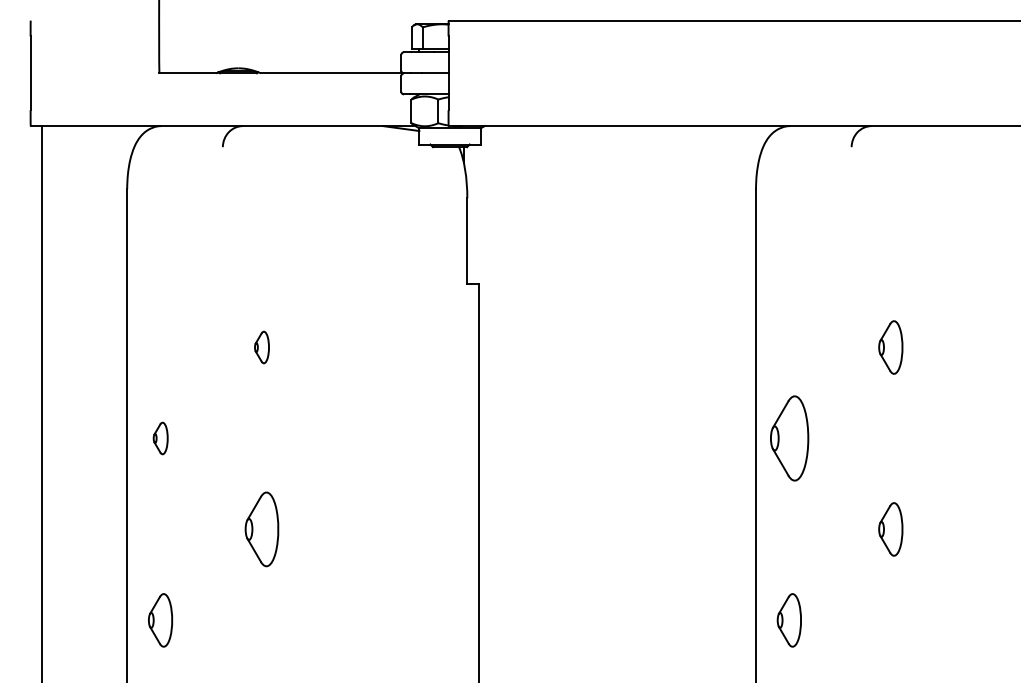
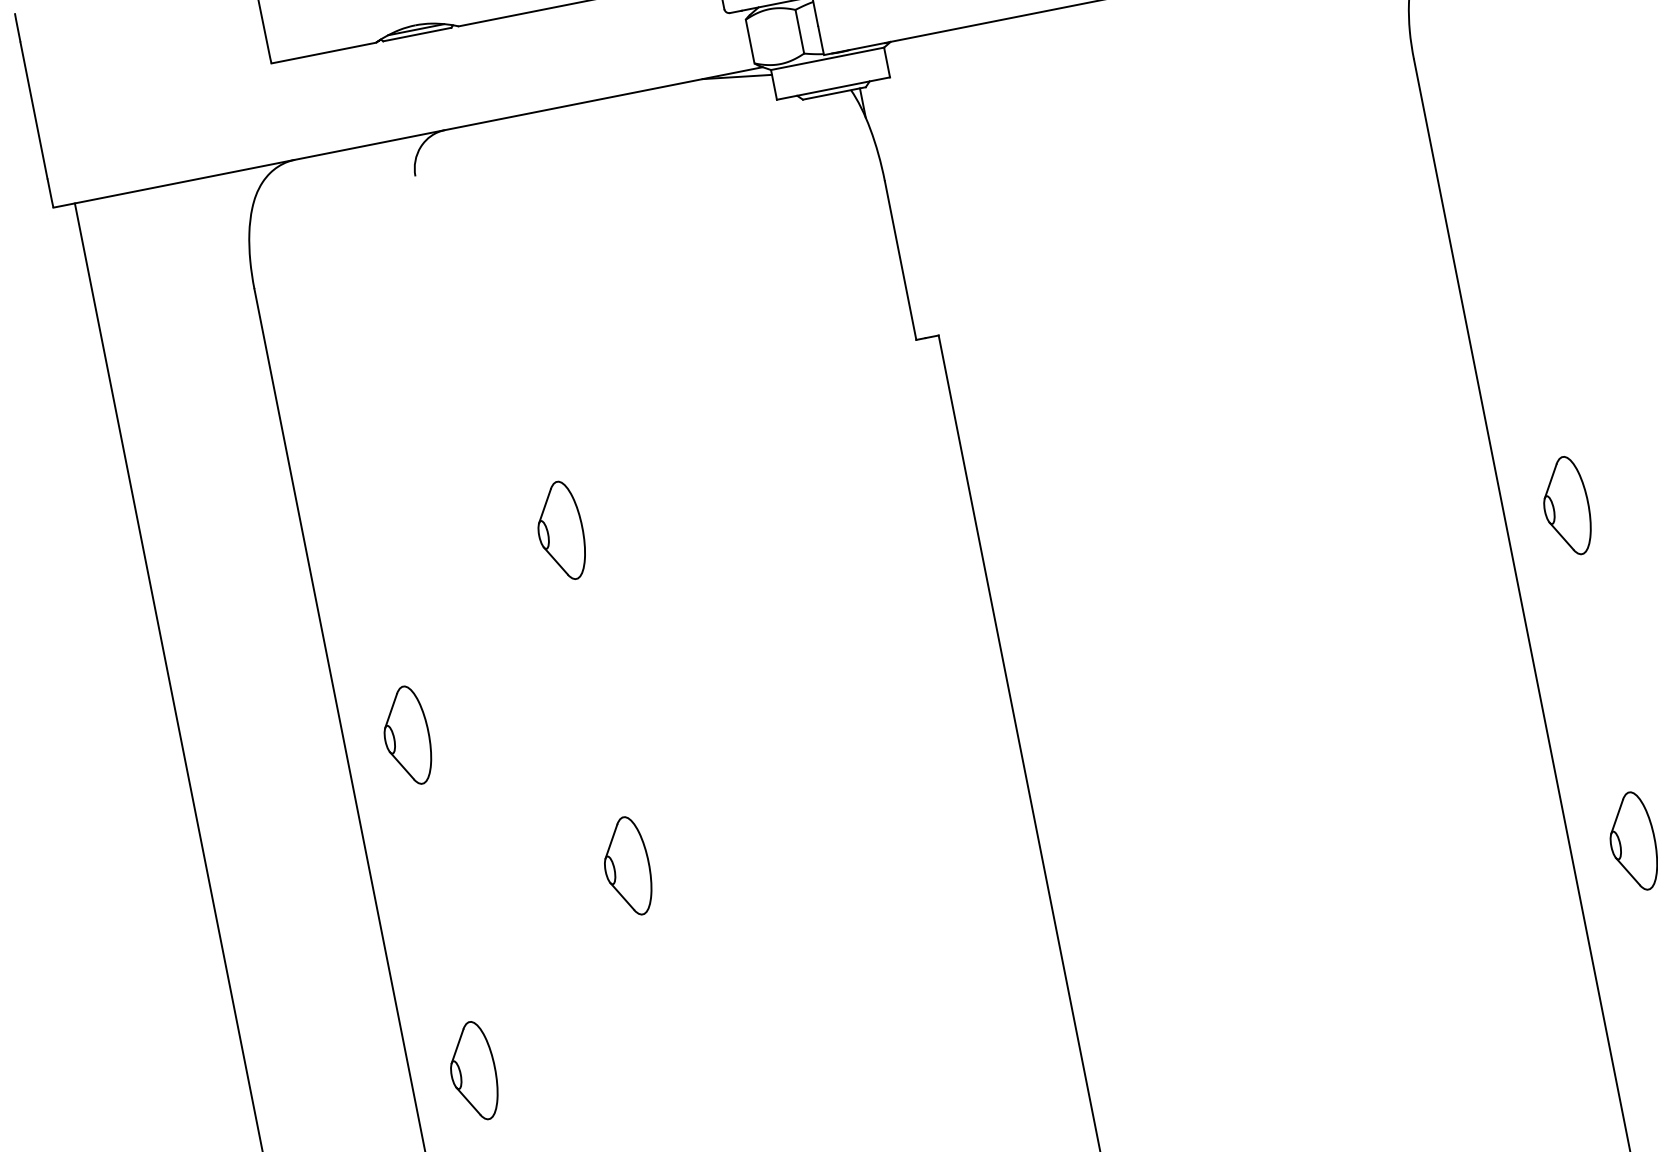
part: (261, 347) -> (559, 531), size x1.67
part: (160, 438) -> (406, 736), size x1.67
part: (788, 438) -> (1564, 507), size x0.62
part: (261, 529) -> (626, 867), size x0.71

